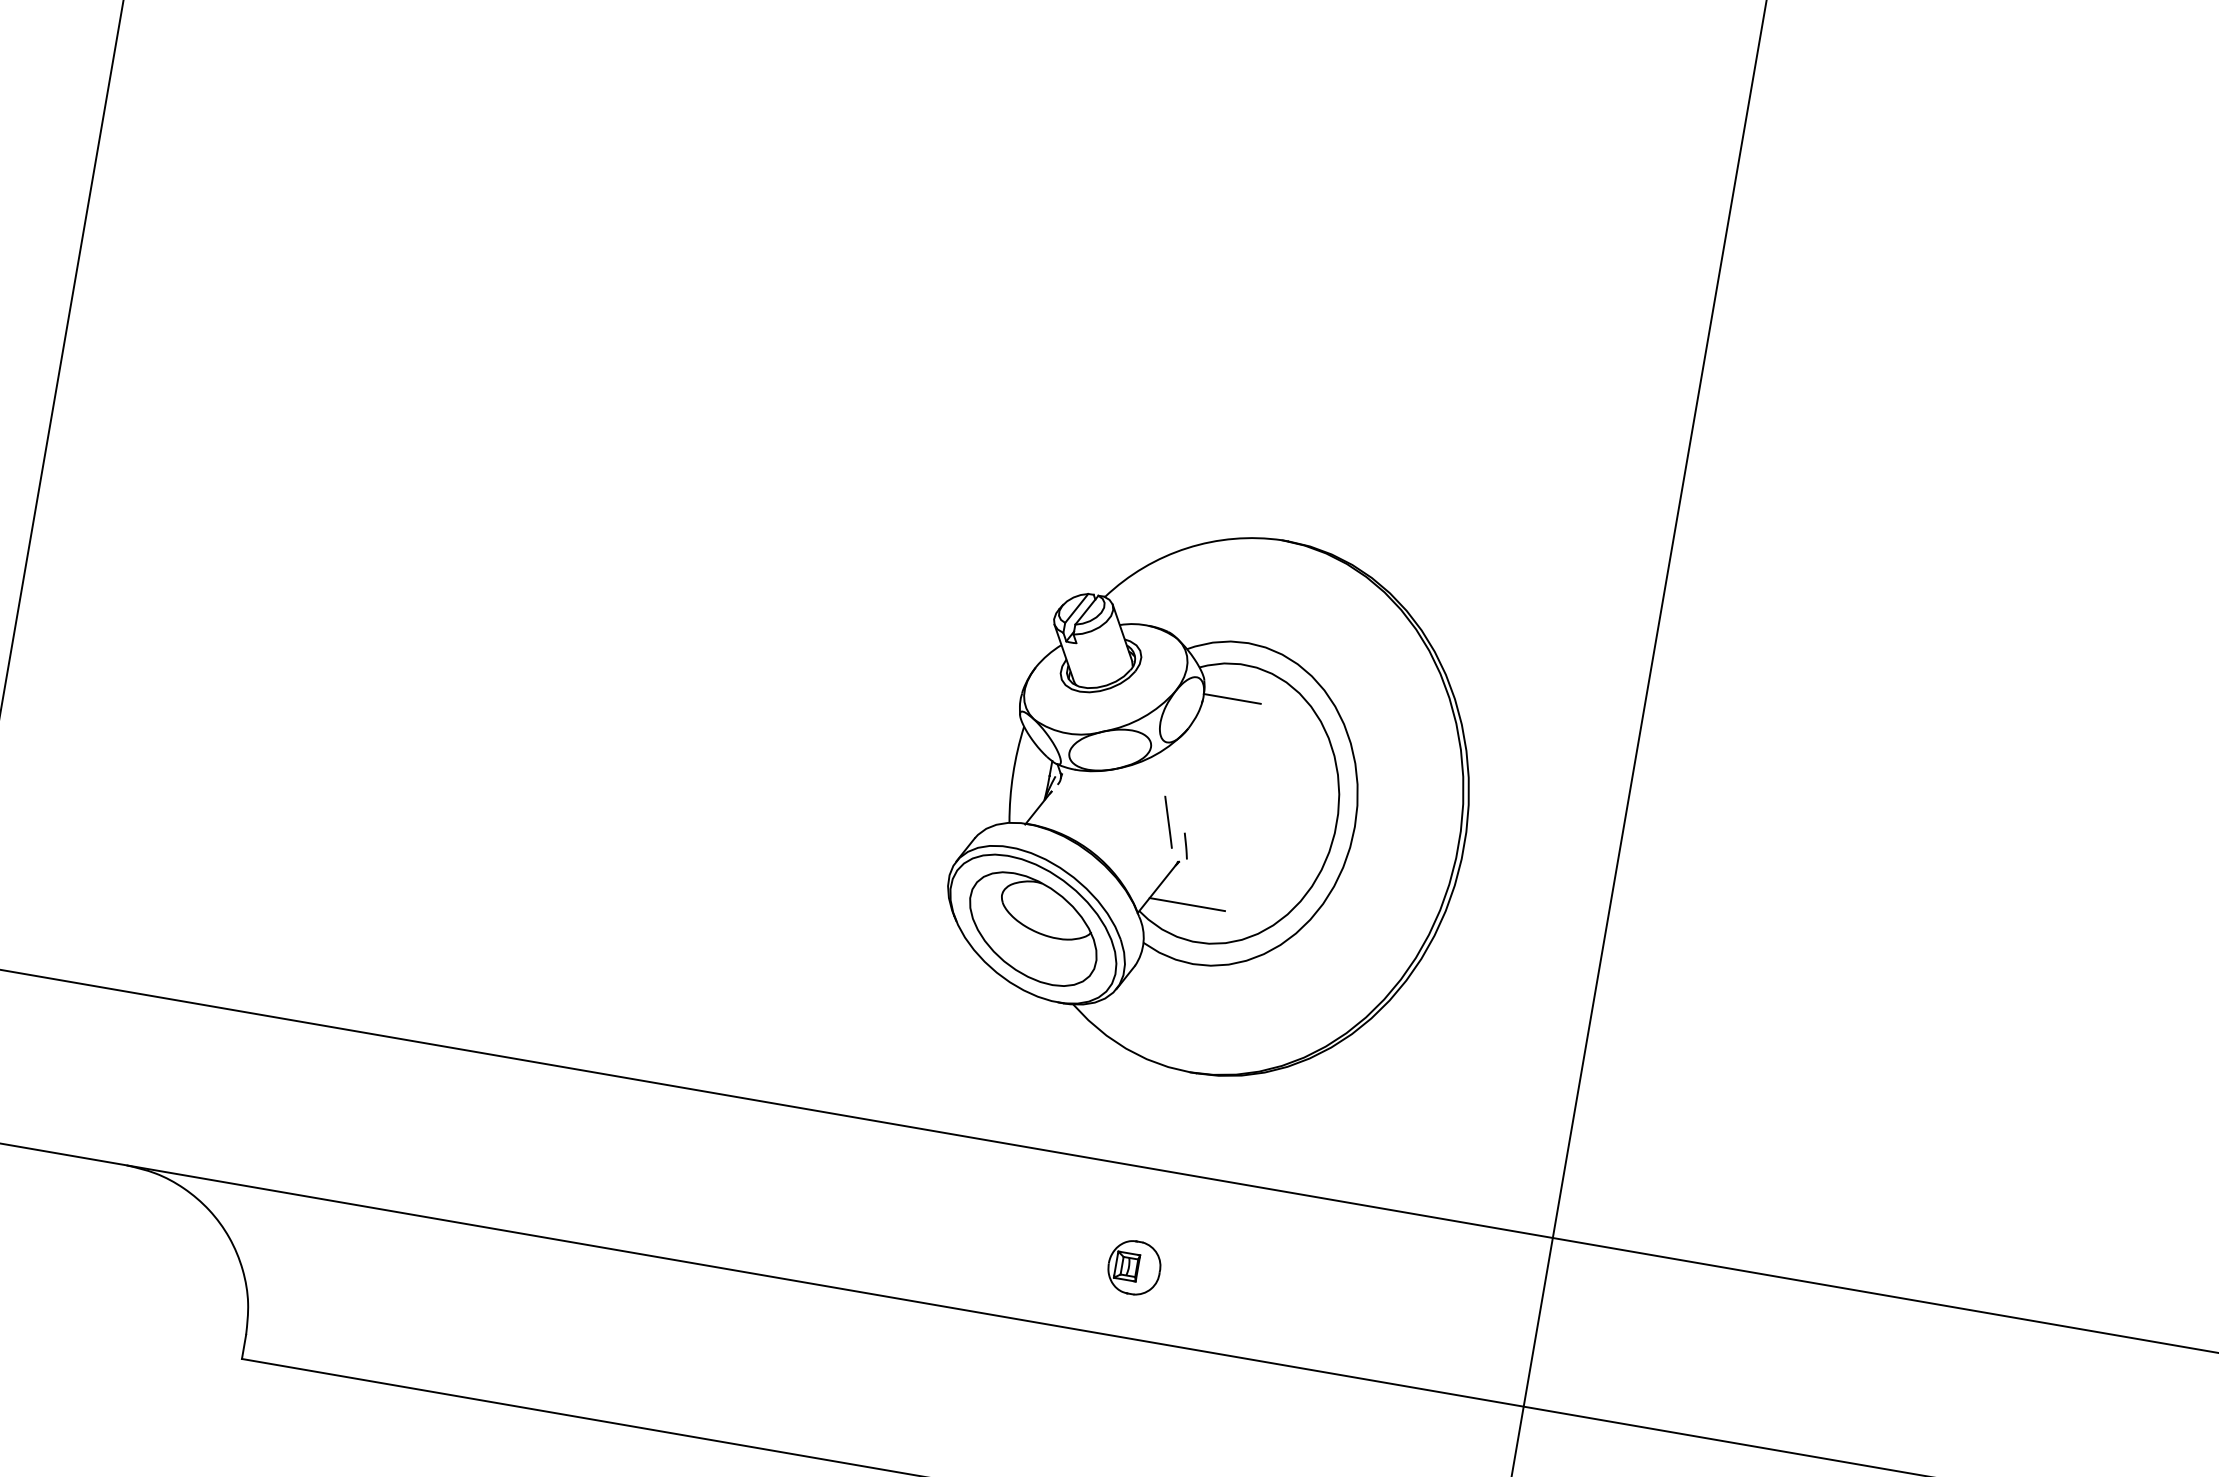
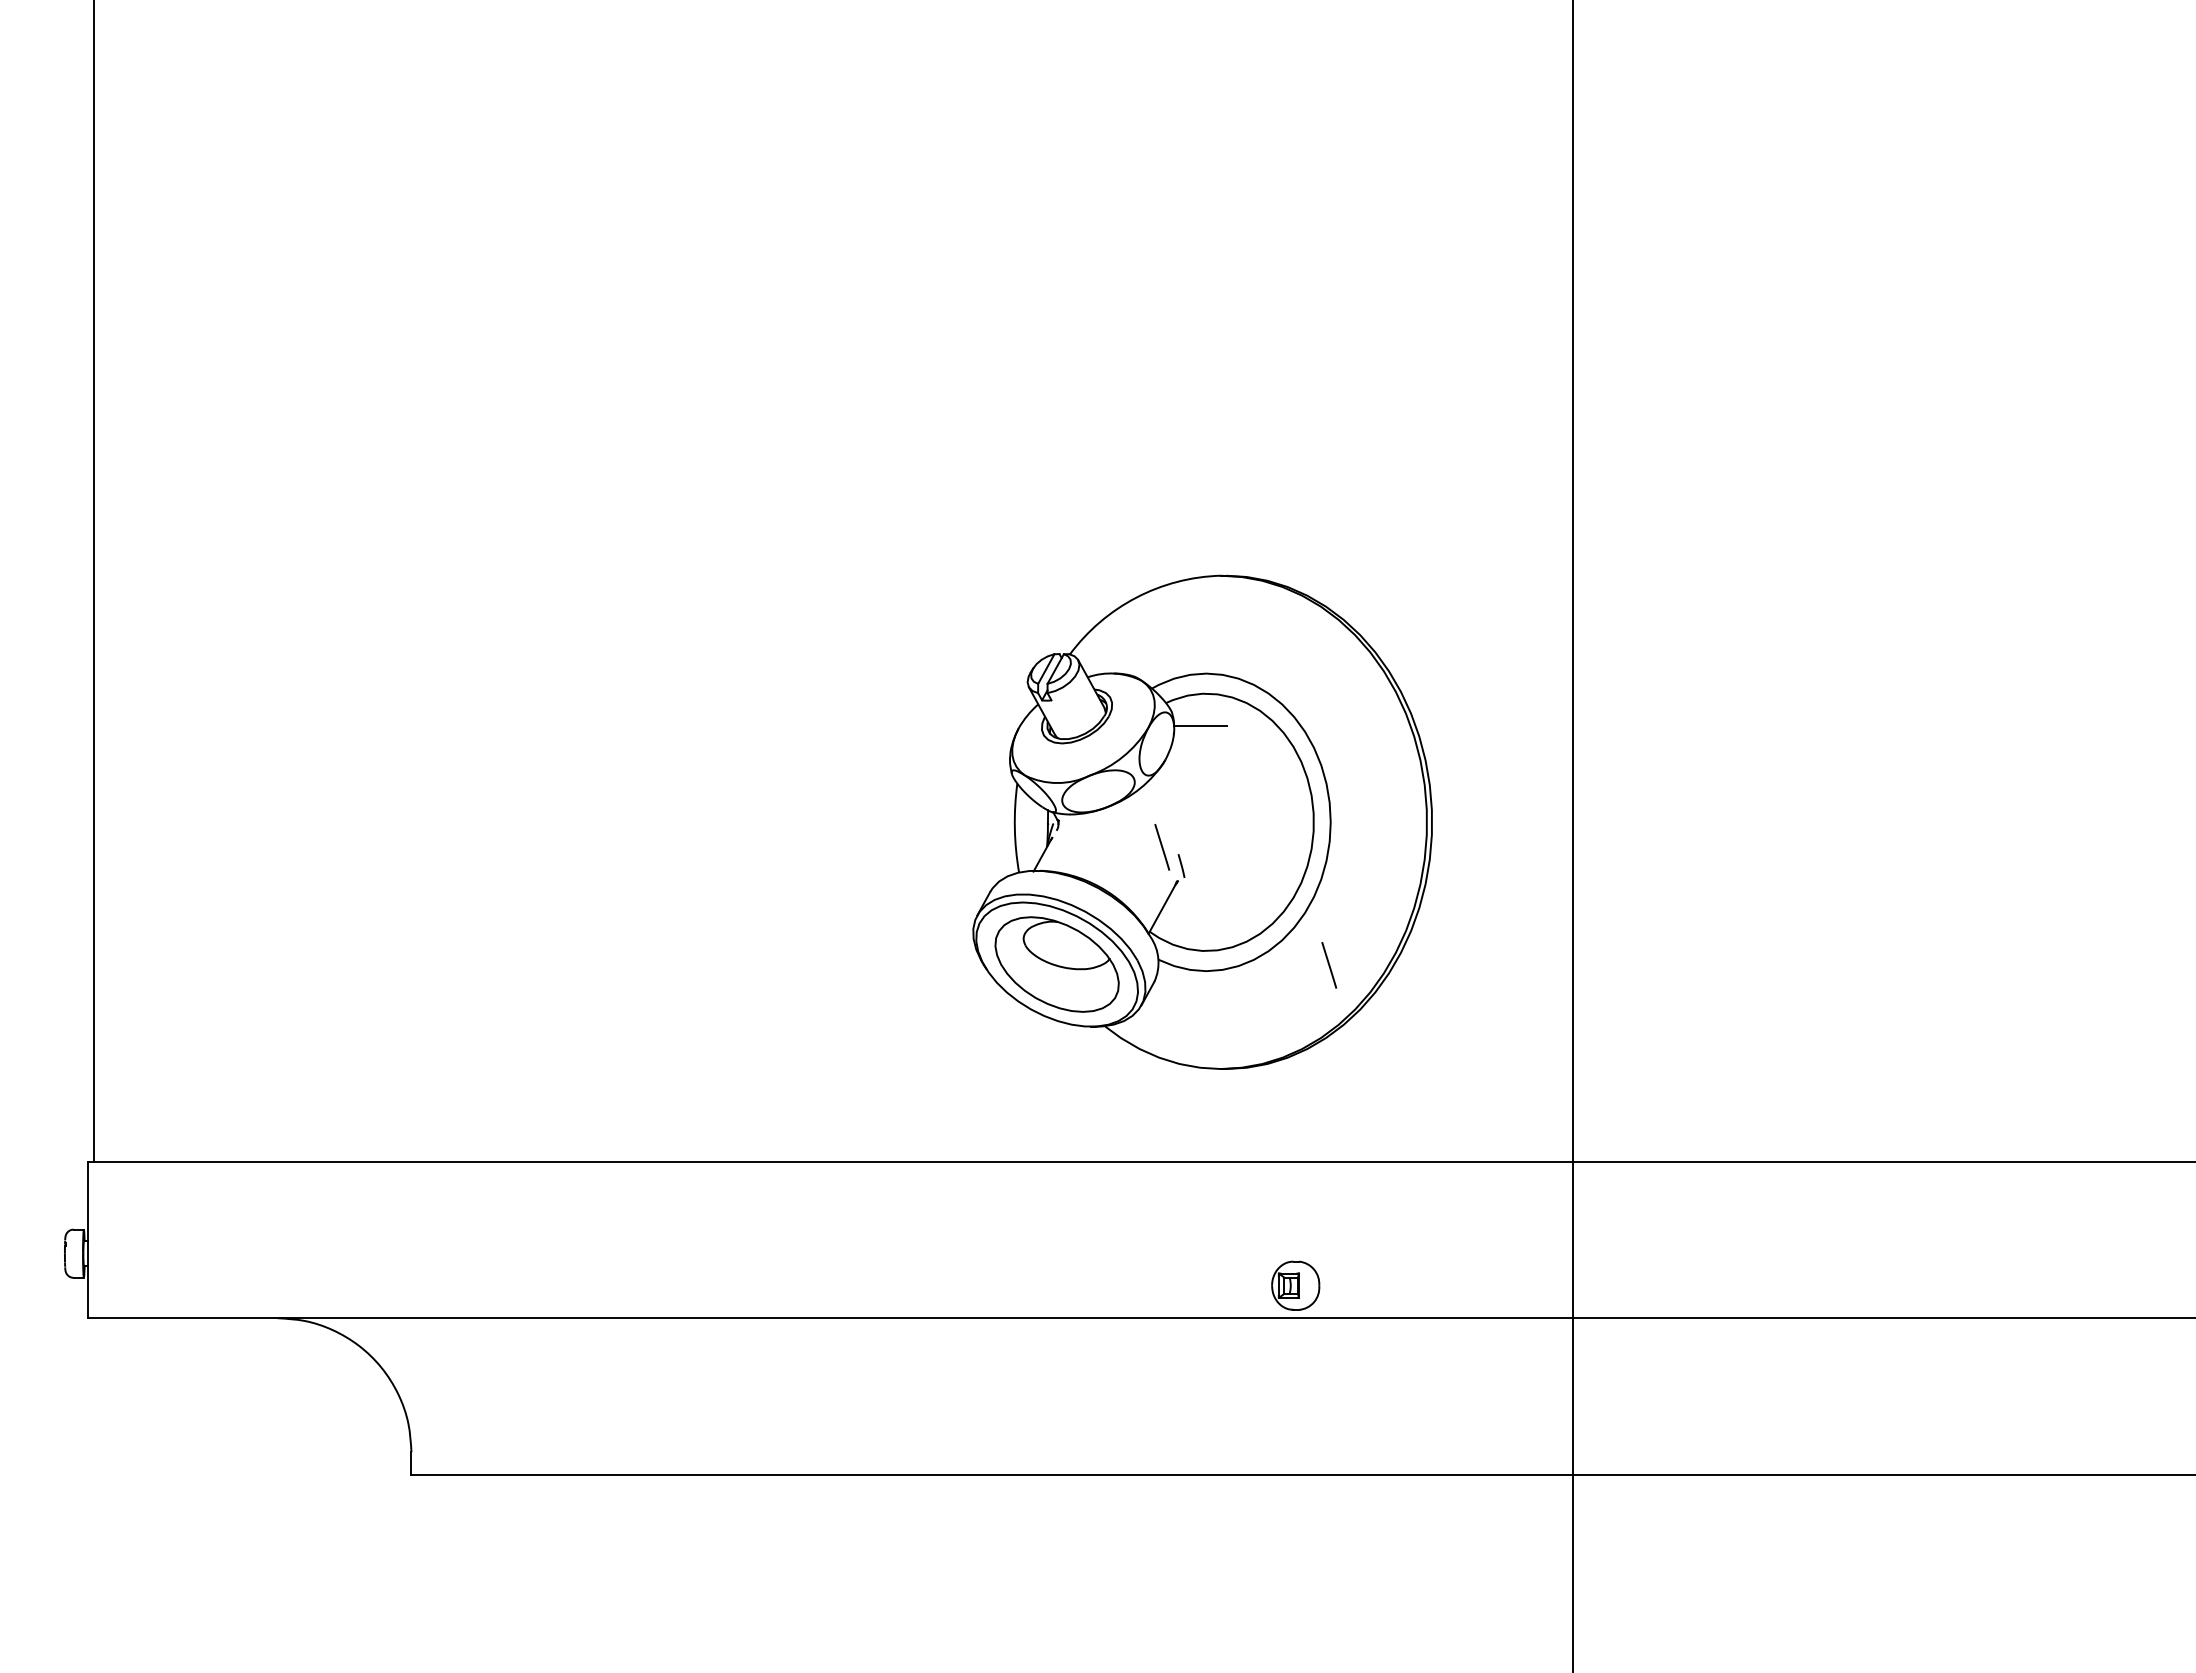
line: (1186, 904) -> (1191, 918), removed
line: (1326, 980) -> (1329, 965), added
part: (1134, 1267) -> (1295, 1285), moved

